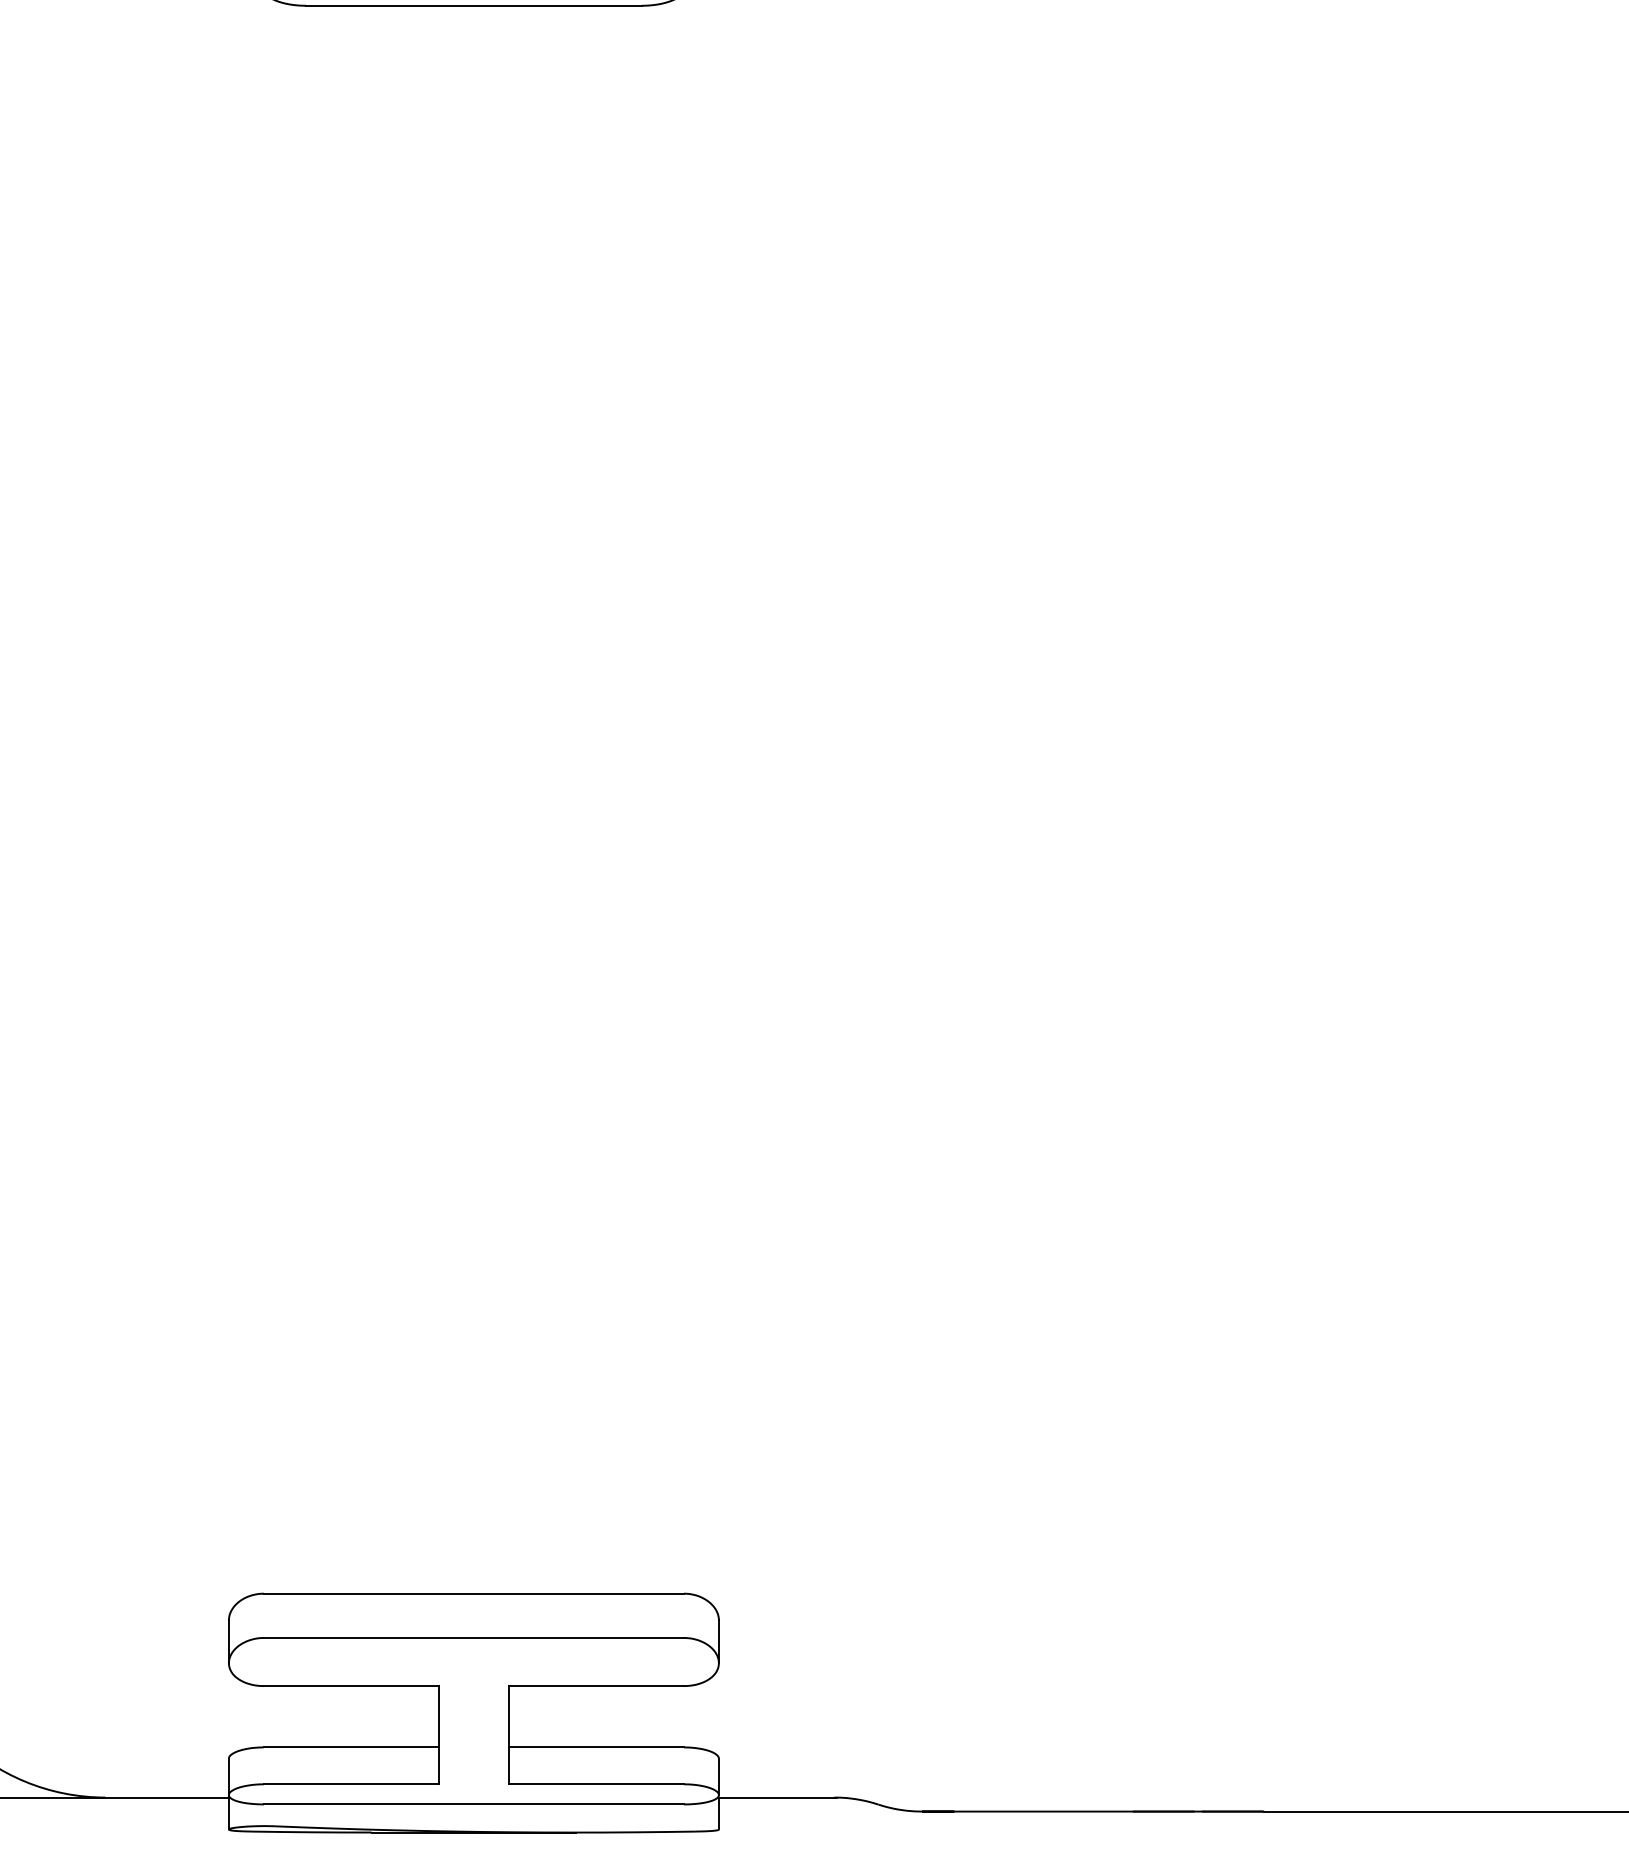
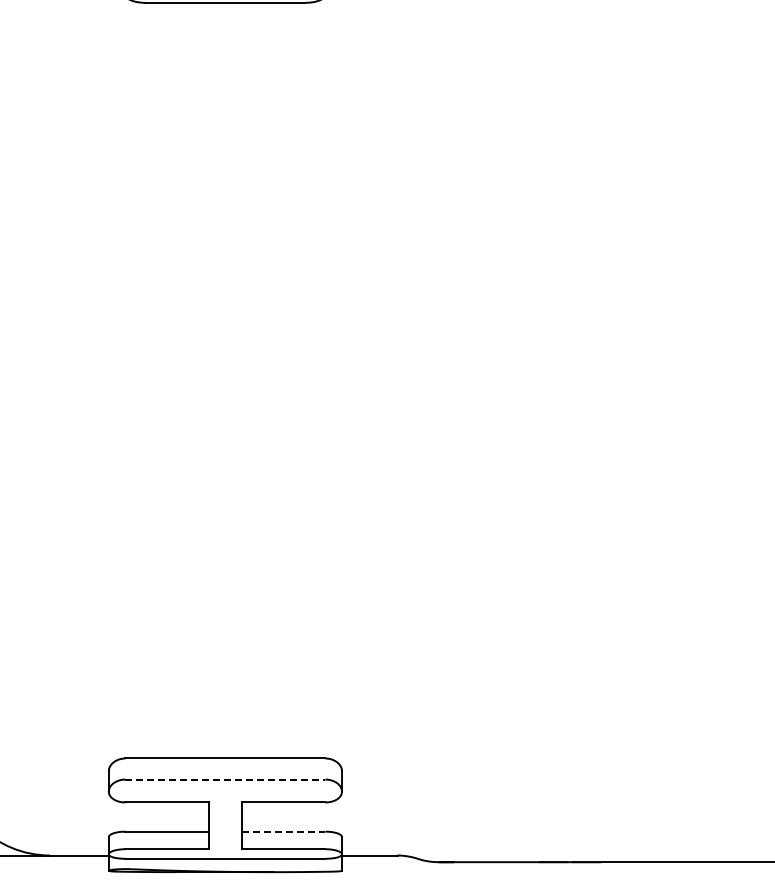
line: (474, 1637) -> (225, 779), solid -> dashed
line: (595, 1747) -> (283, 831), solid -> dashed

